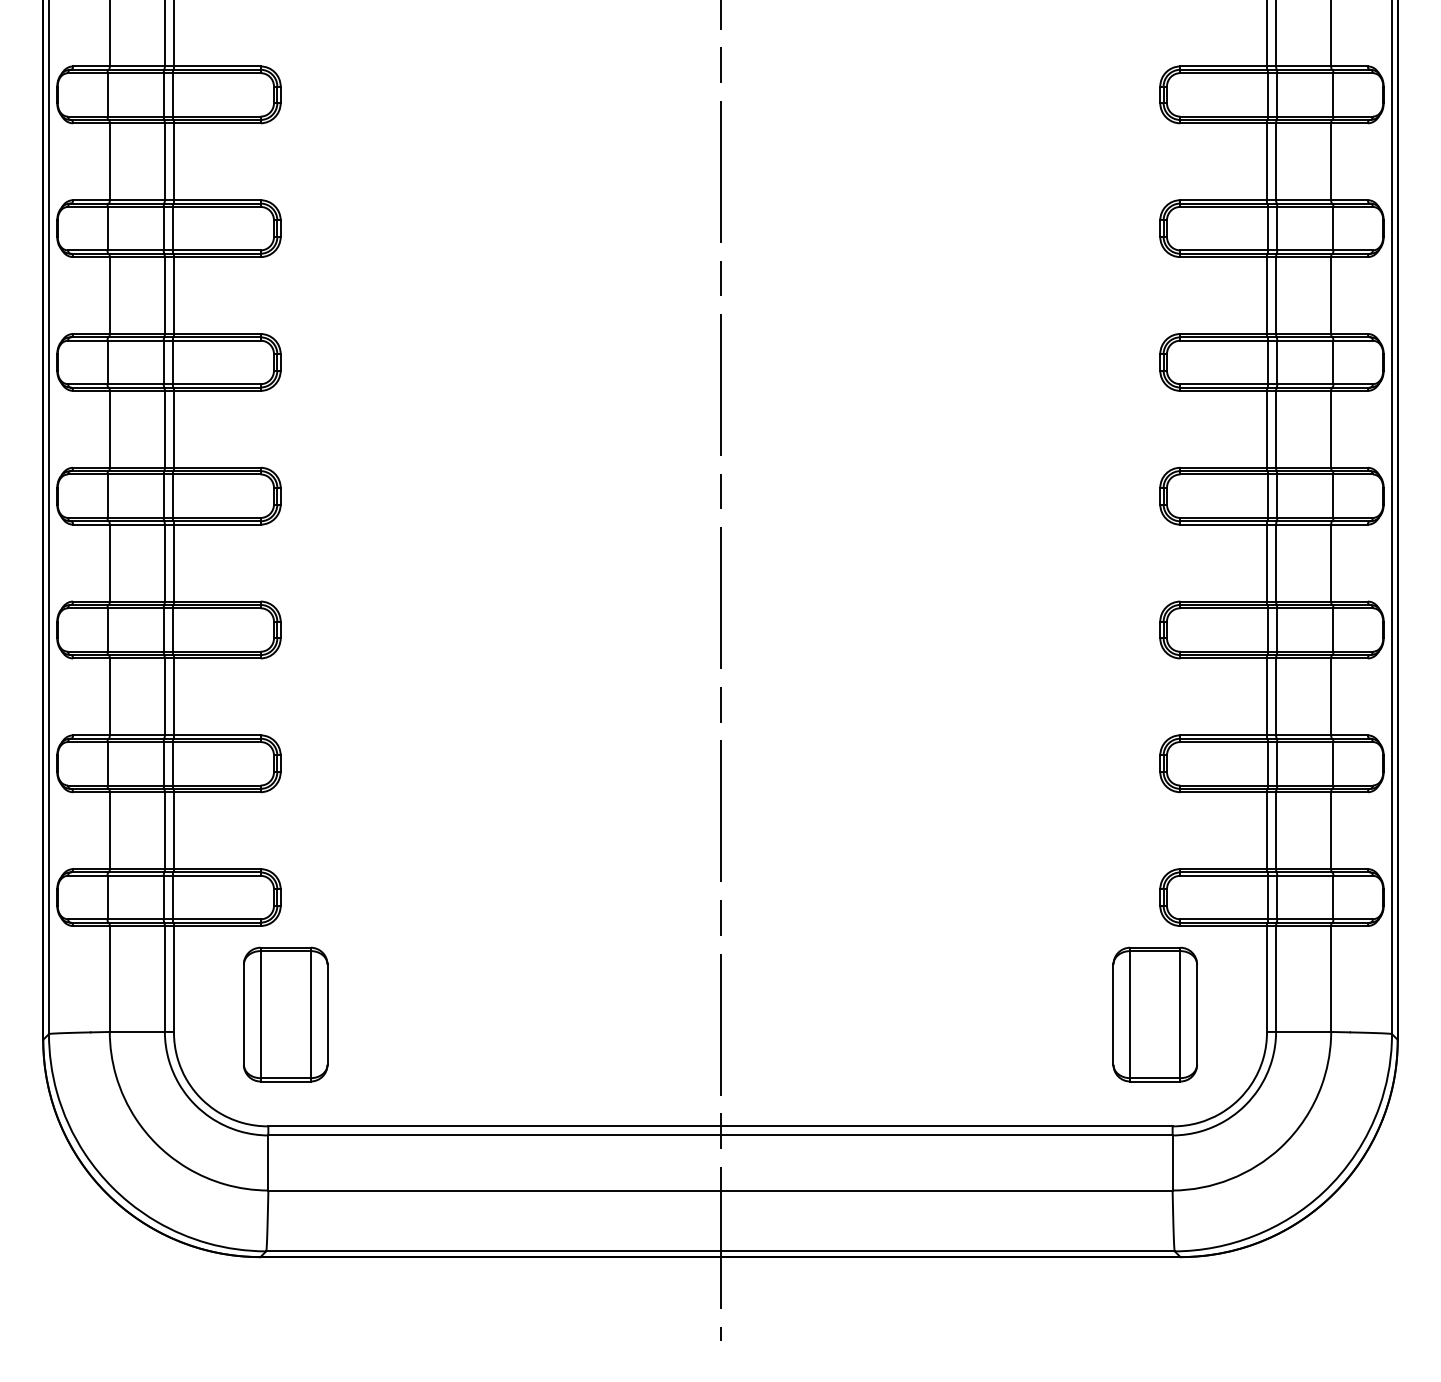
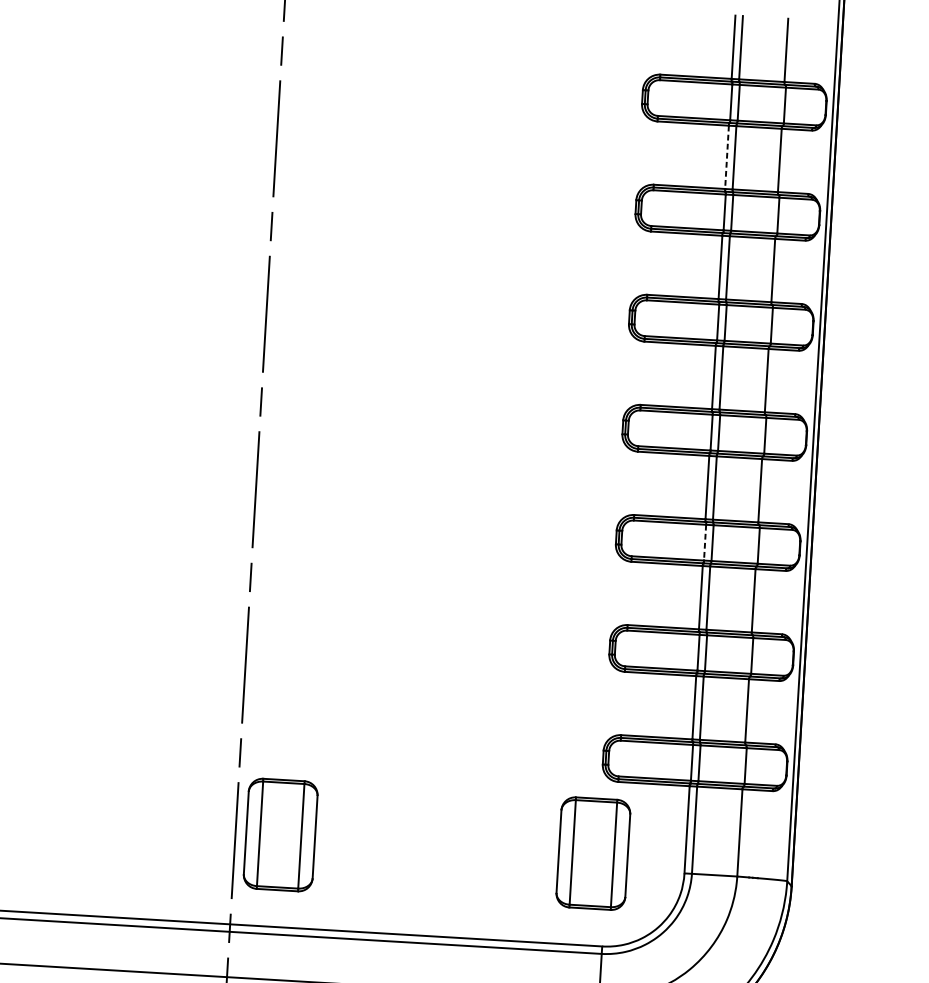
line: (1267, 162) -> (727, 157), solid -> dashed
line: (1268, 630) -> (705, 543), solid -> dashed
part: (774, 1014) -> (280, 834), added

